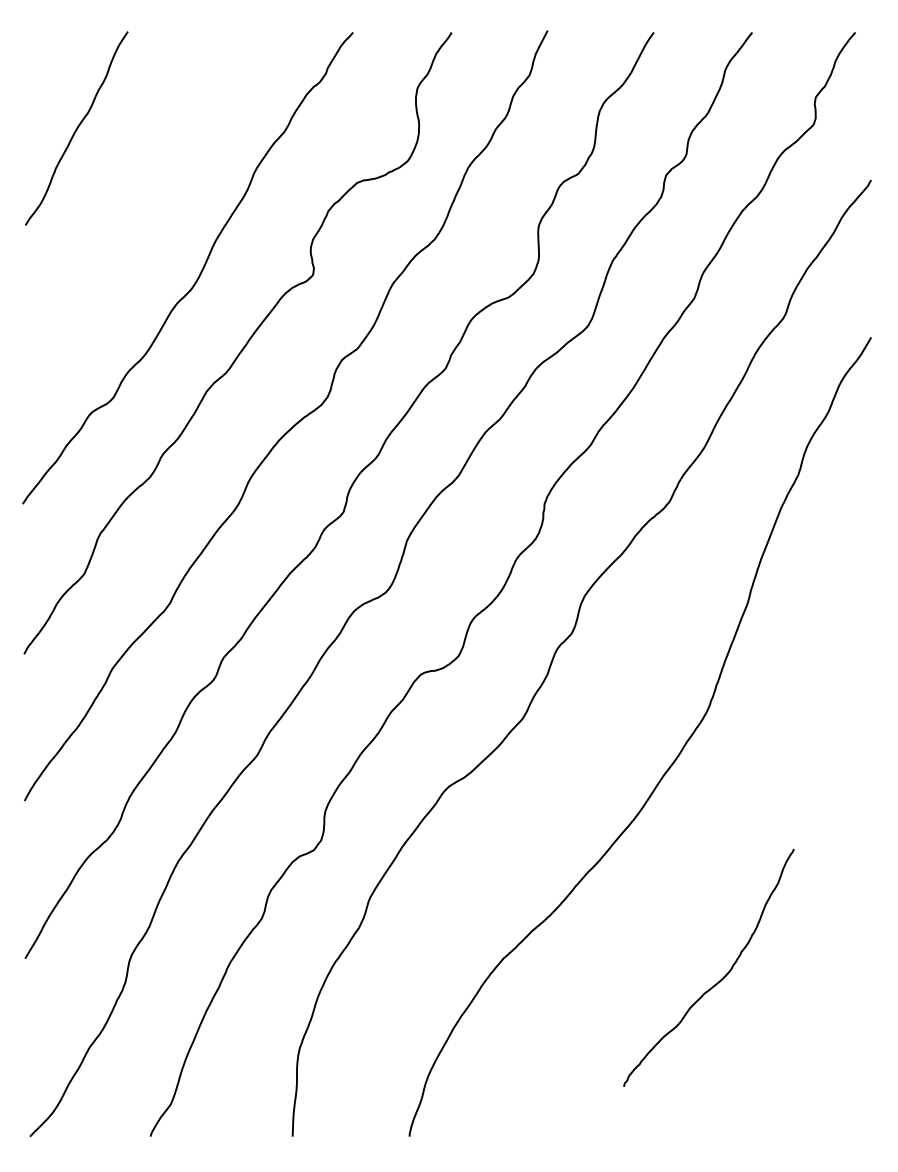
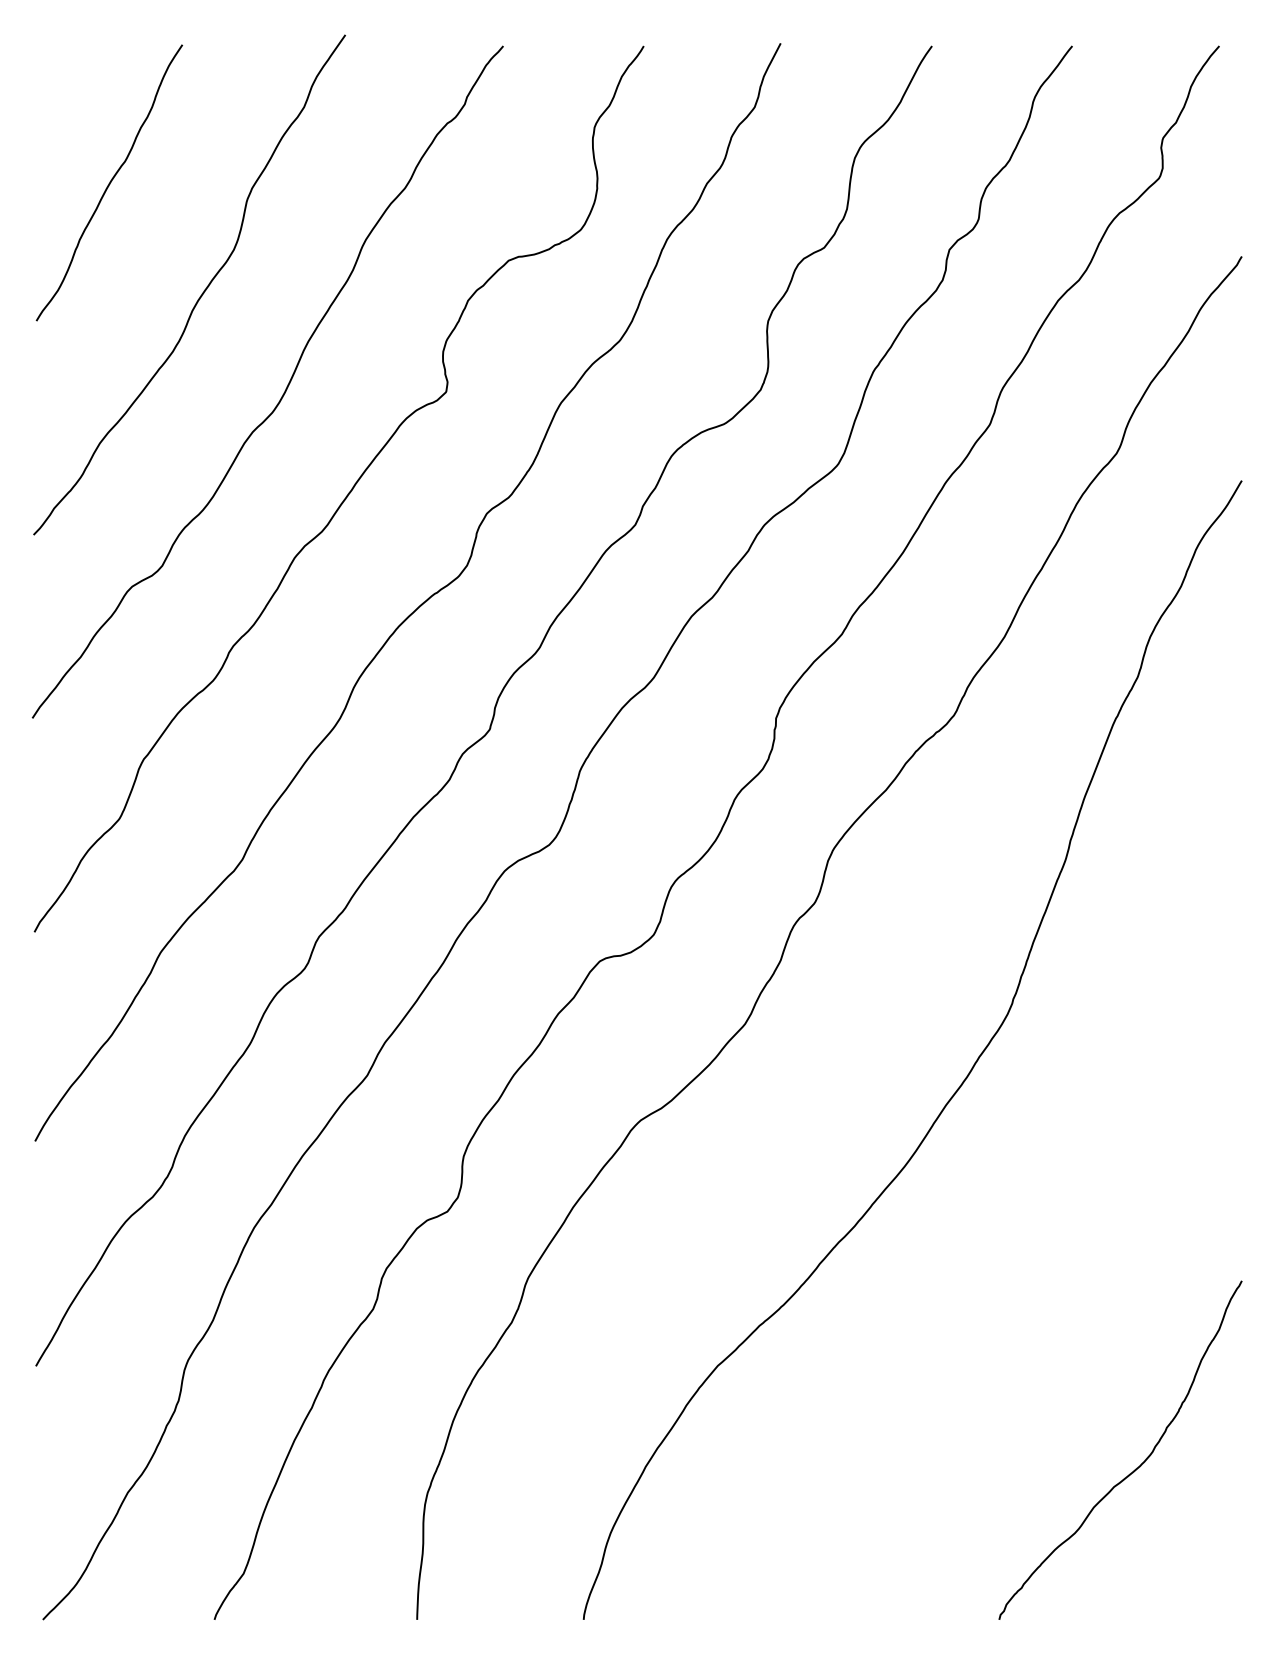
curve: (141, 206) -> (201, 293), added
curve: (719, 980) -> (1135, 1468), moved

